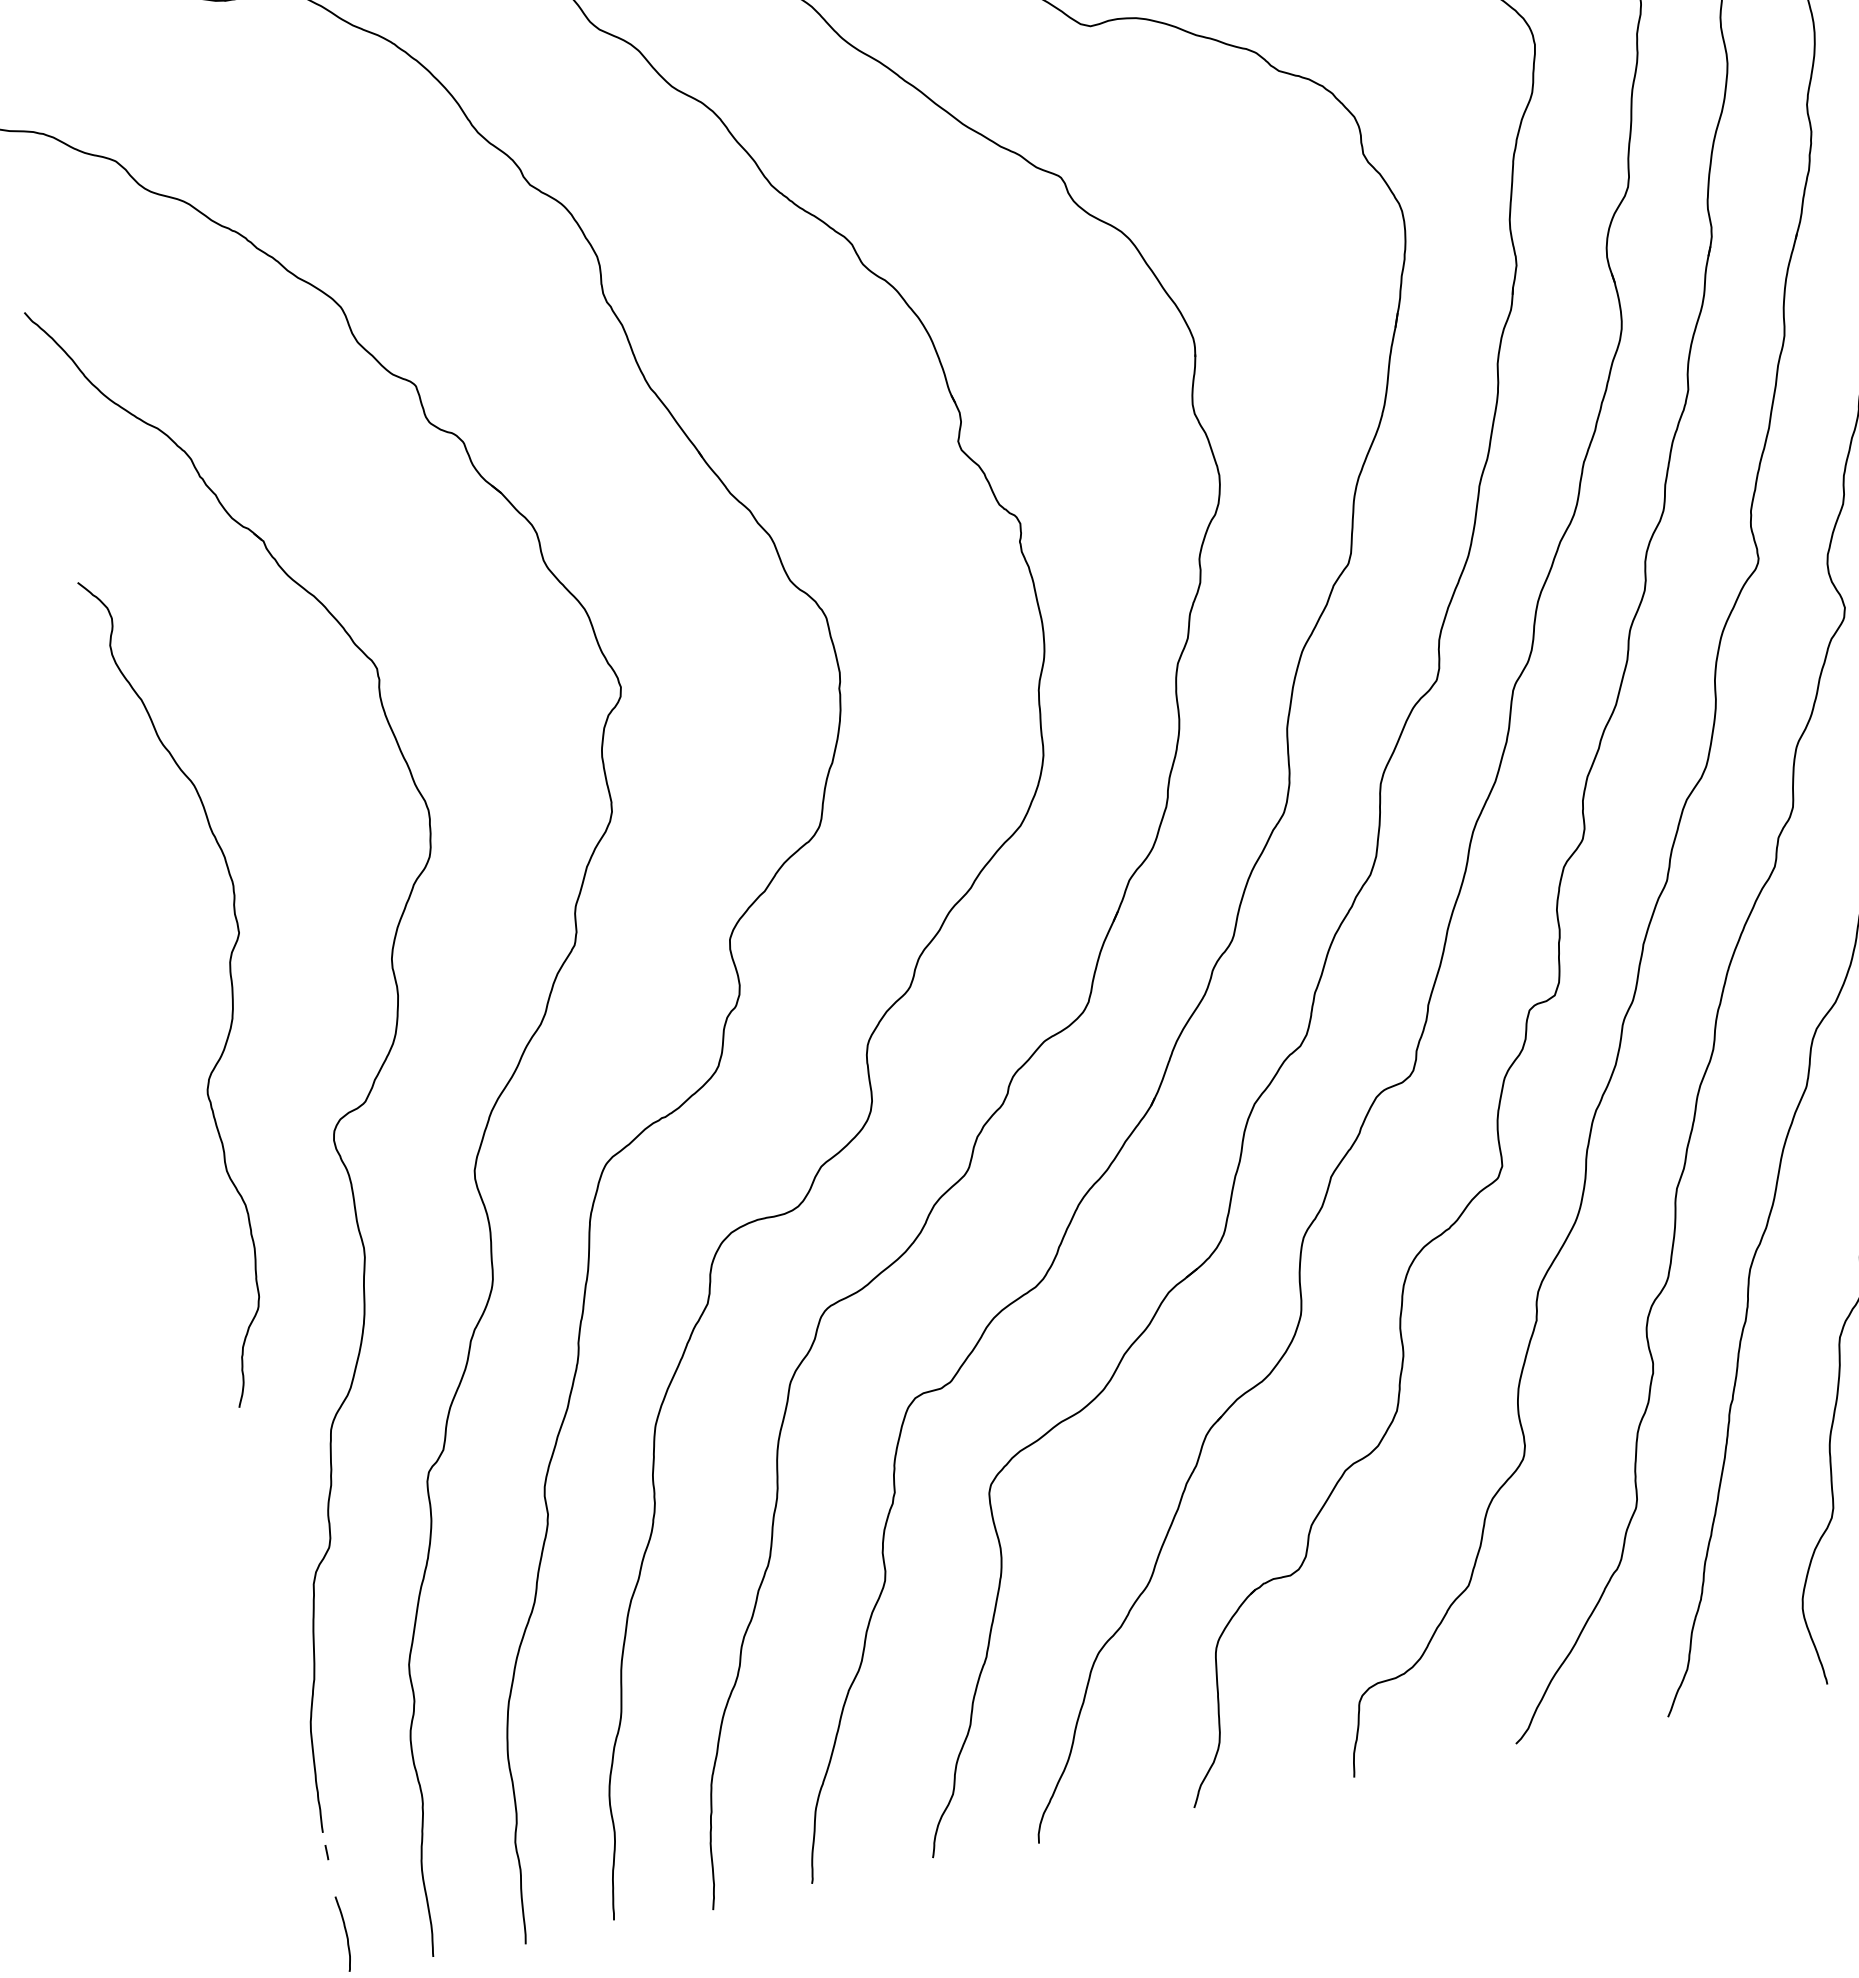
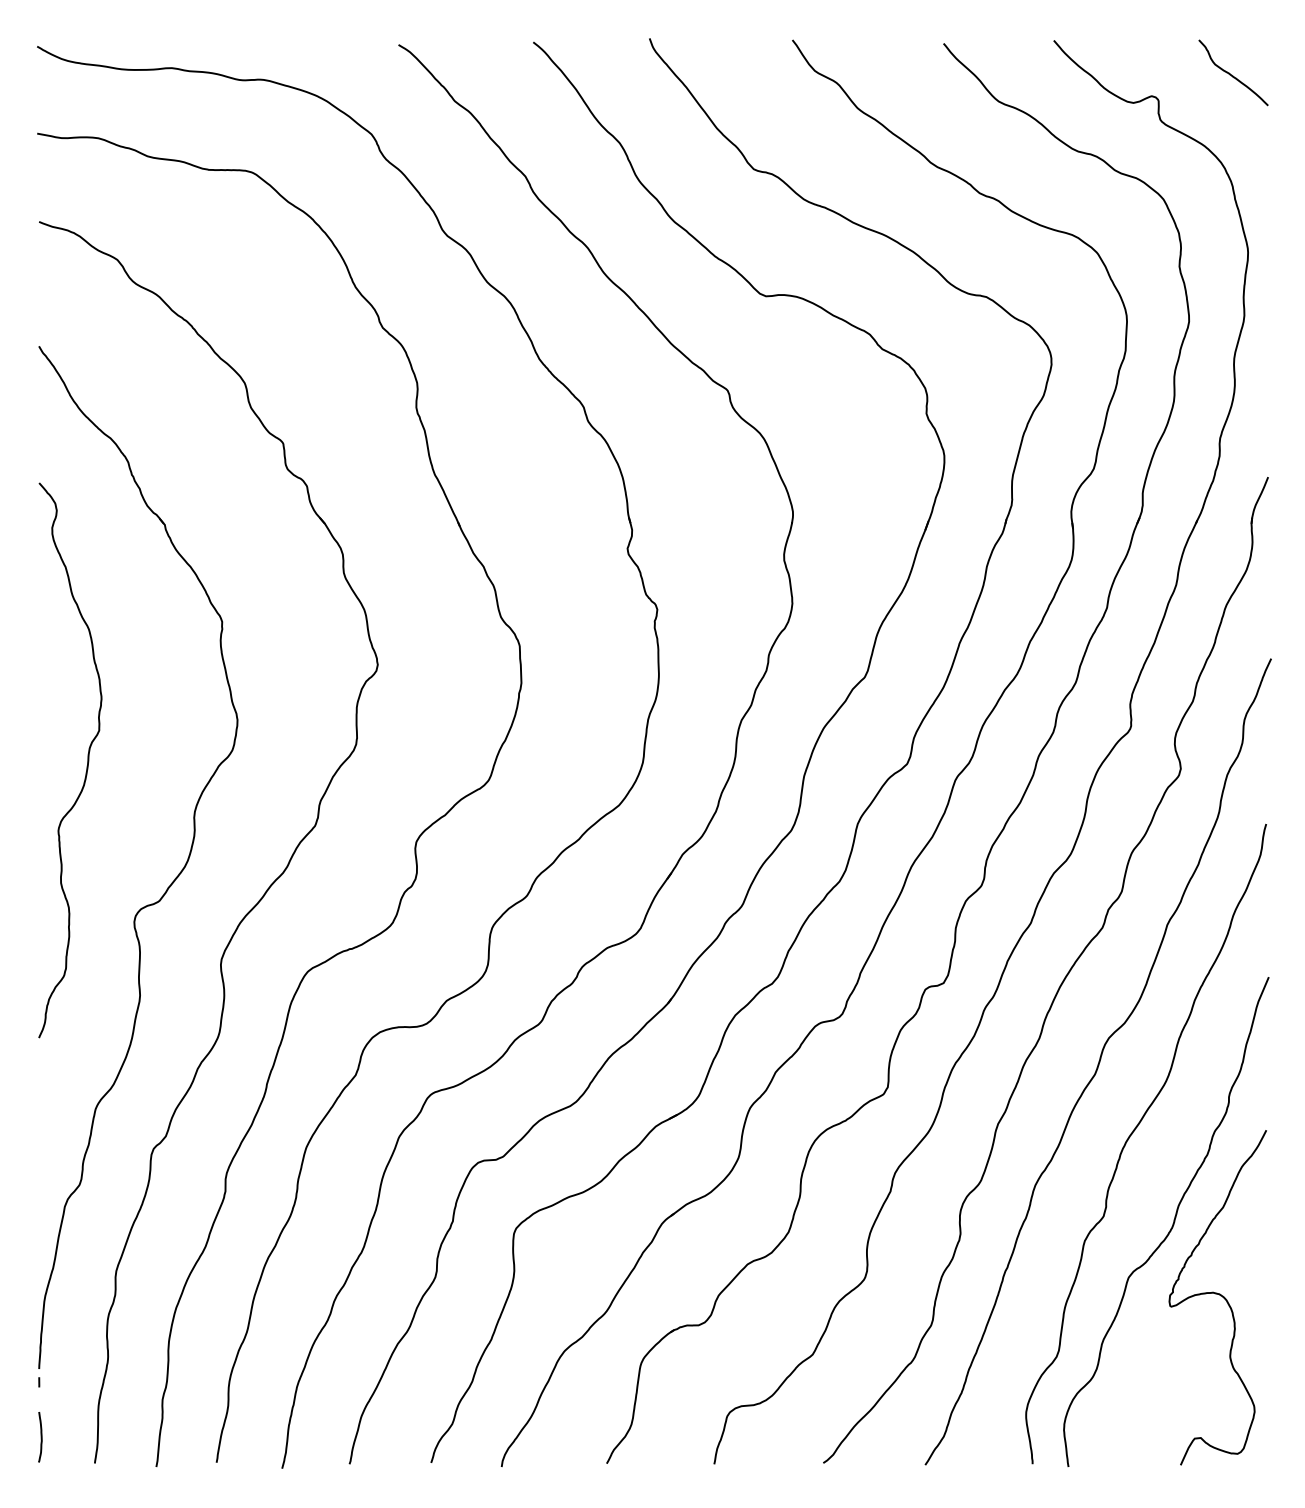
curve: (230, 981) -> (87, 760), moved

